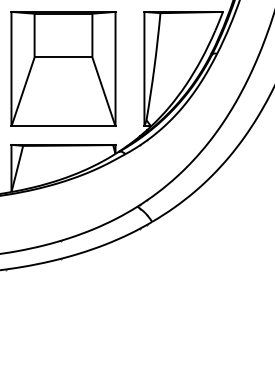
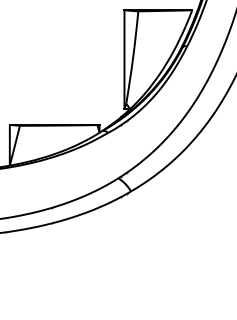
part: (63, 68) -> (54, 59), removed

